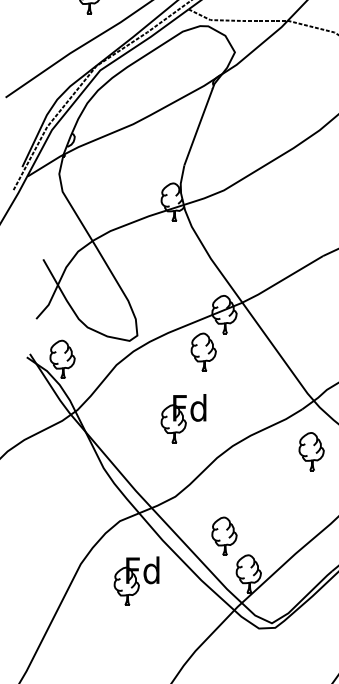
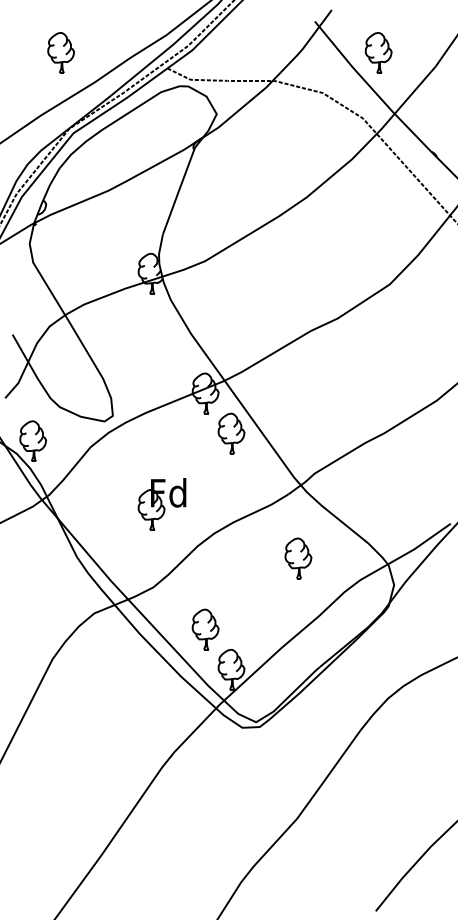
part: (203, 352) -> (231, 433), moved
part: (311, 451) -> (298, 558), moved
part: (136, 581) -> (111, 677), removed

